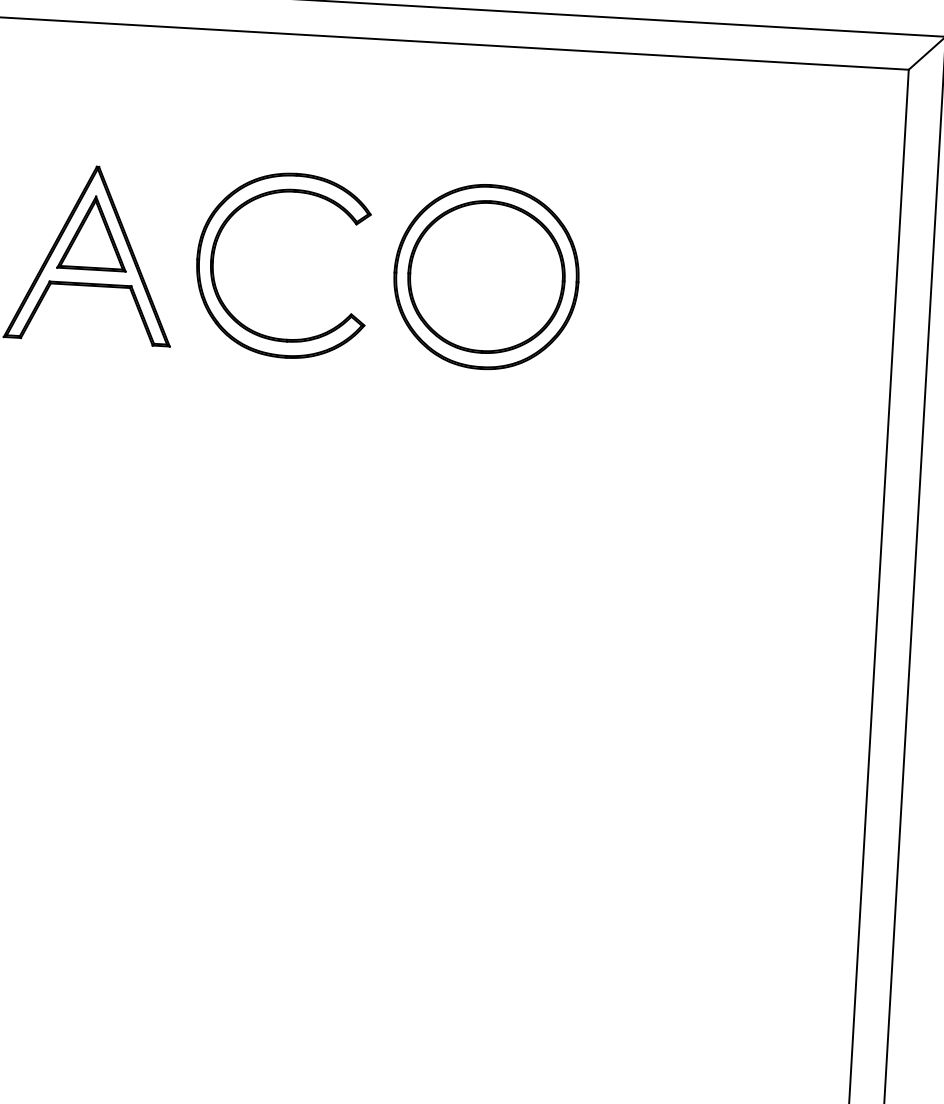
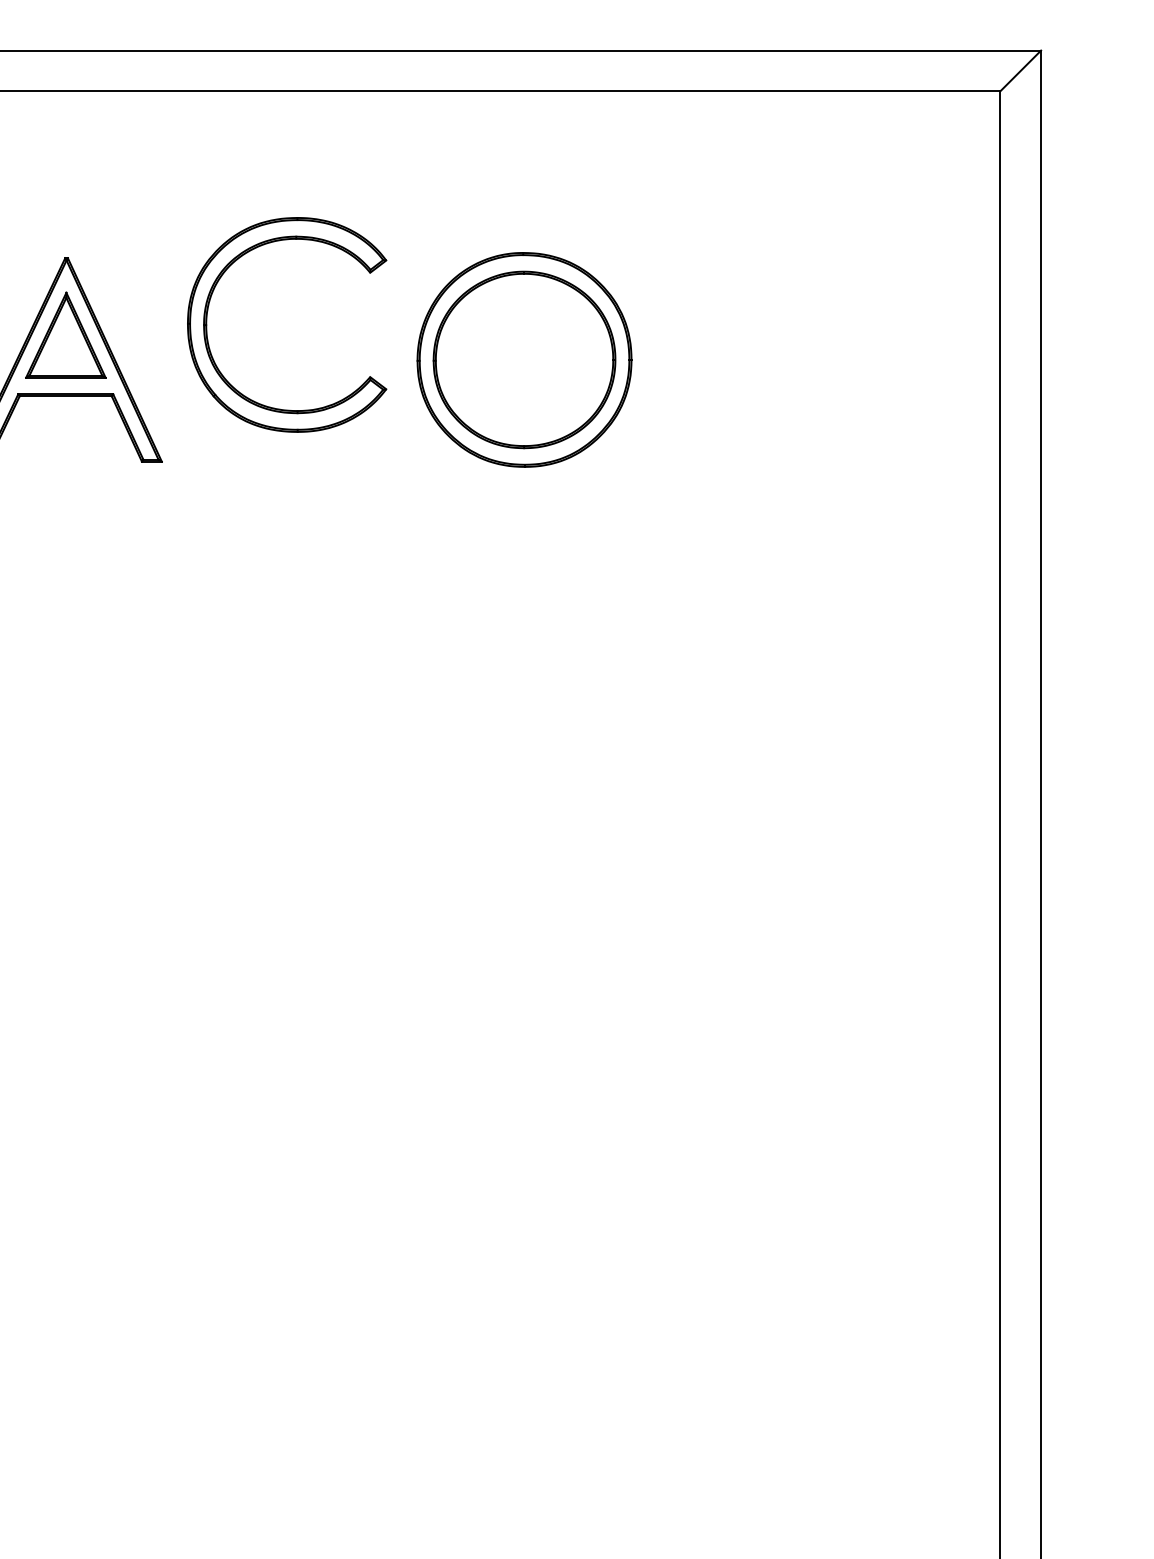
part: (214, 260) -> (207, 324), moved

